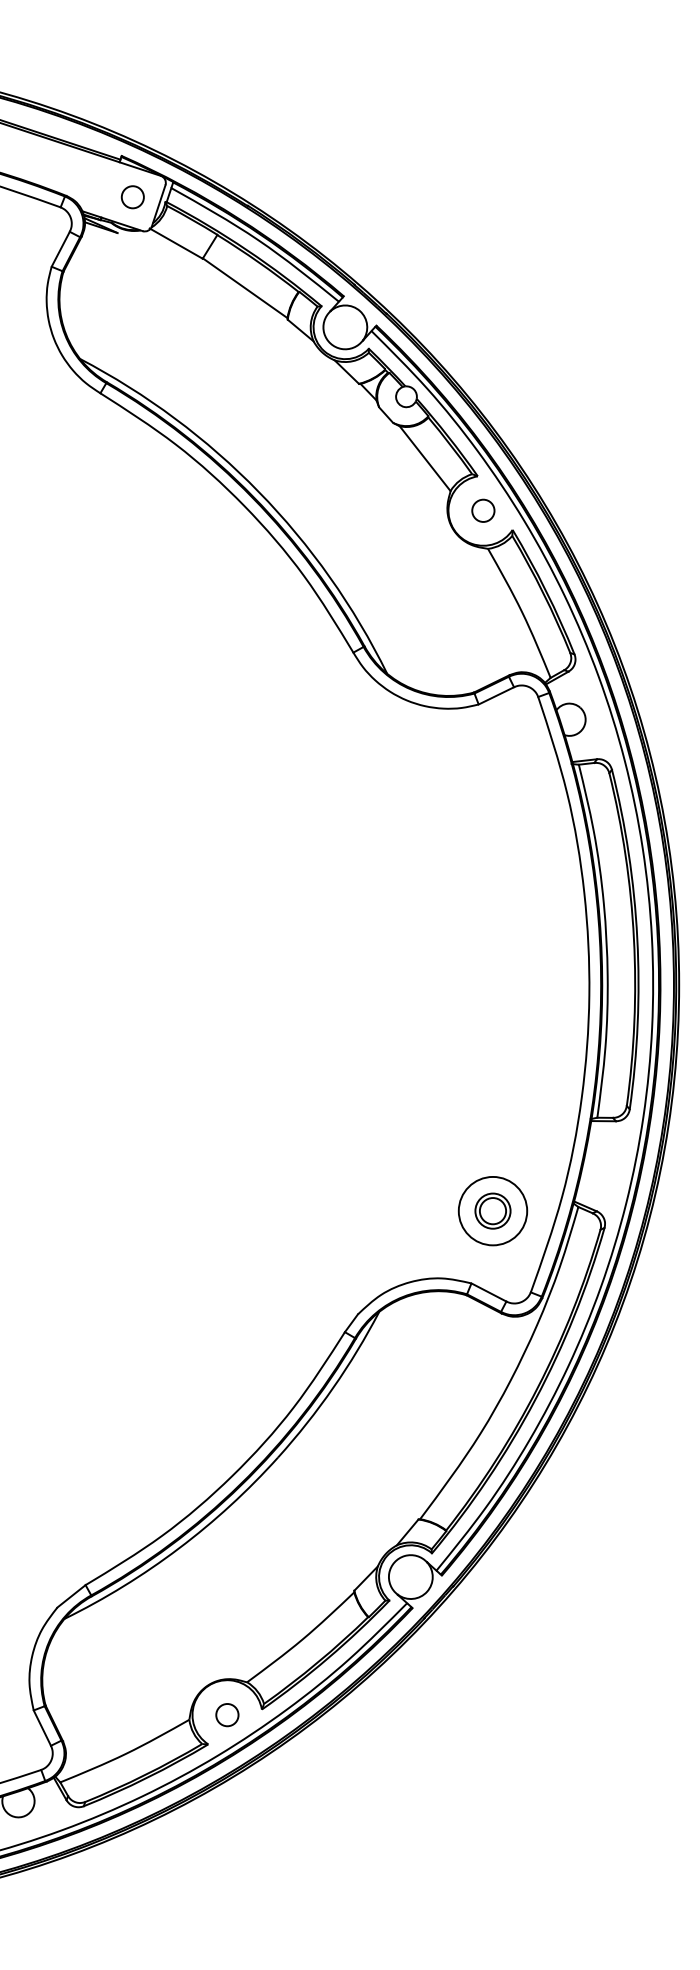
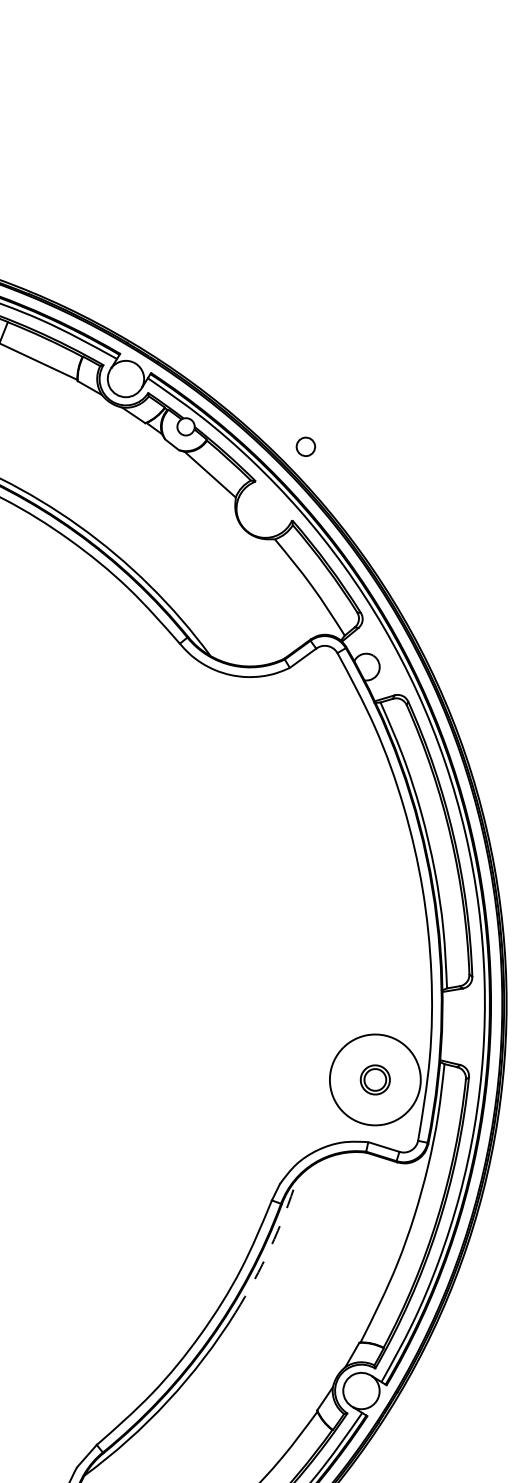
circle: (483, 510) -> (305, 446), moved
circle: (492, 1210) -> (374, 1079), size x1.6
arc: (333, 1387) -> (270, 1247), solid -> dashed

